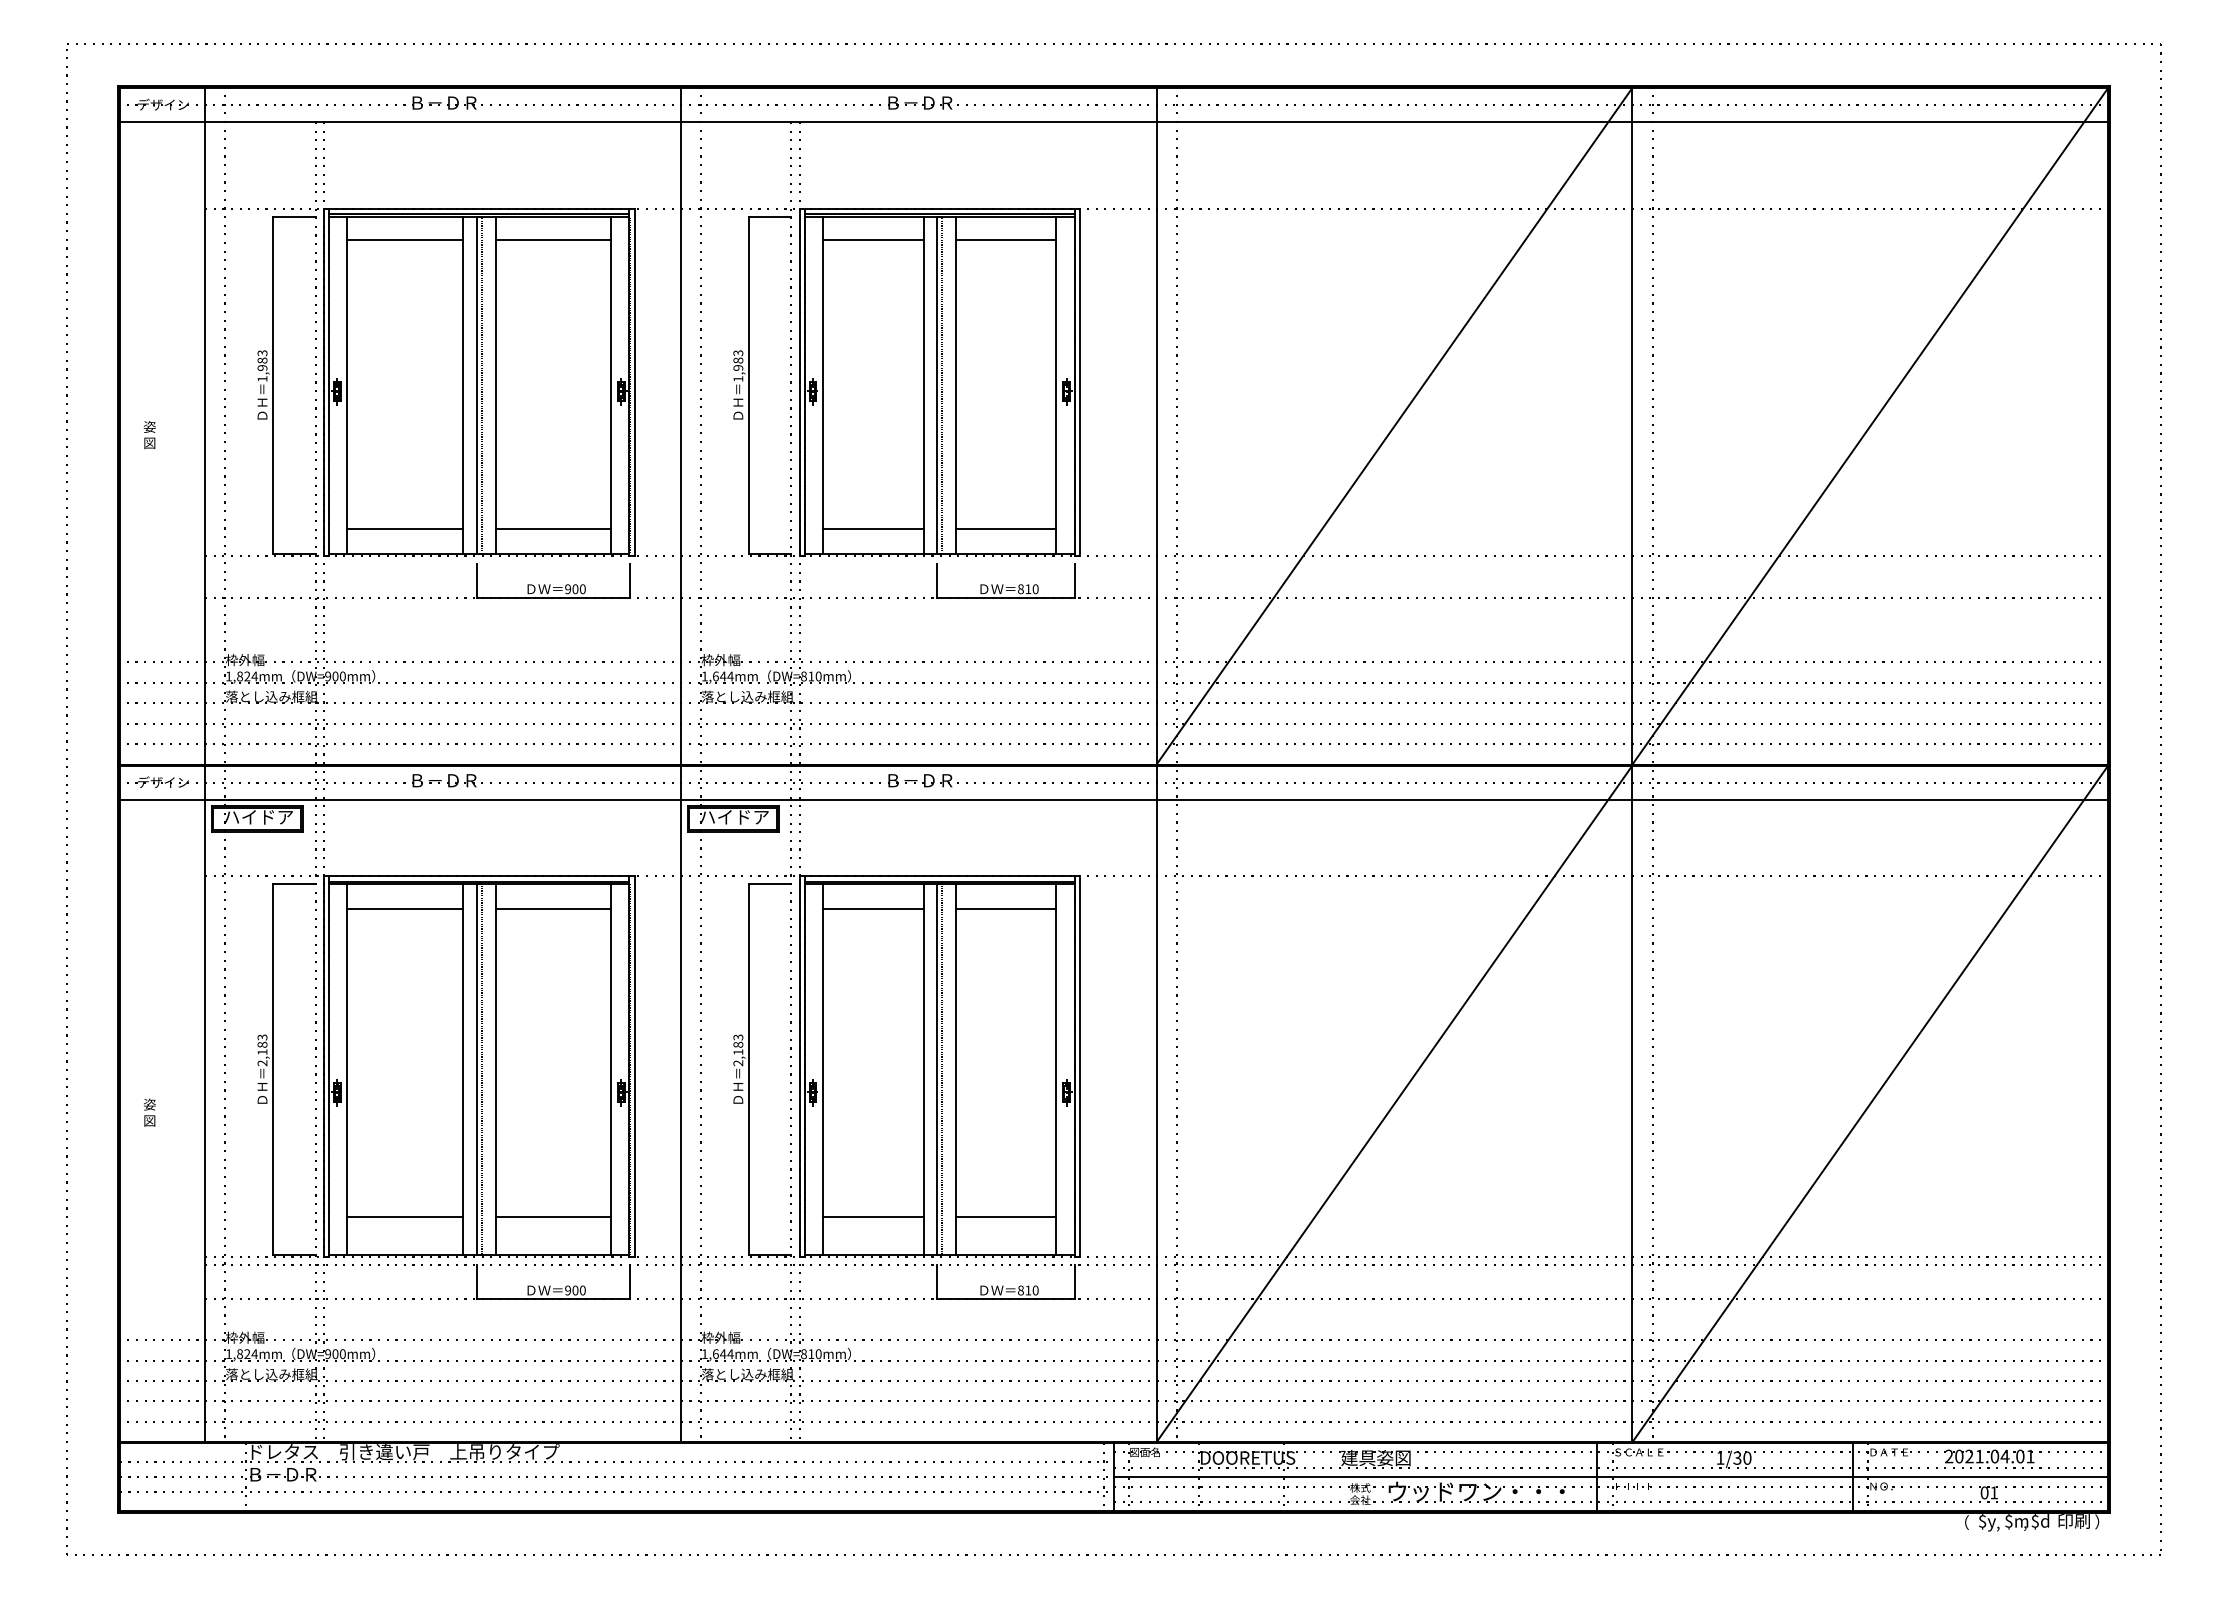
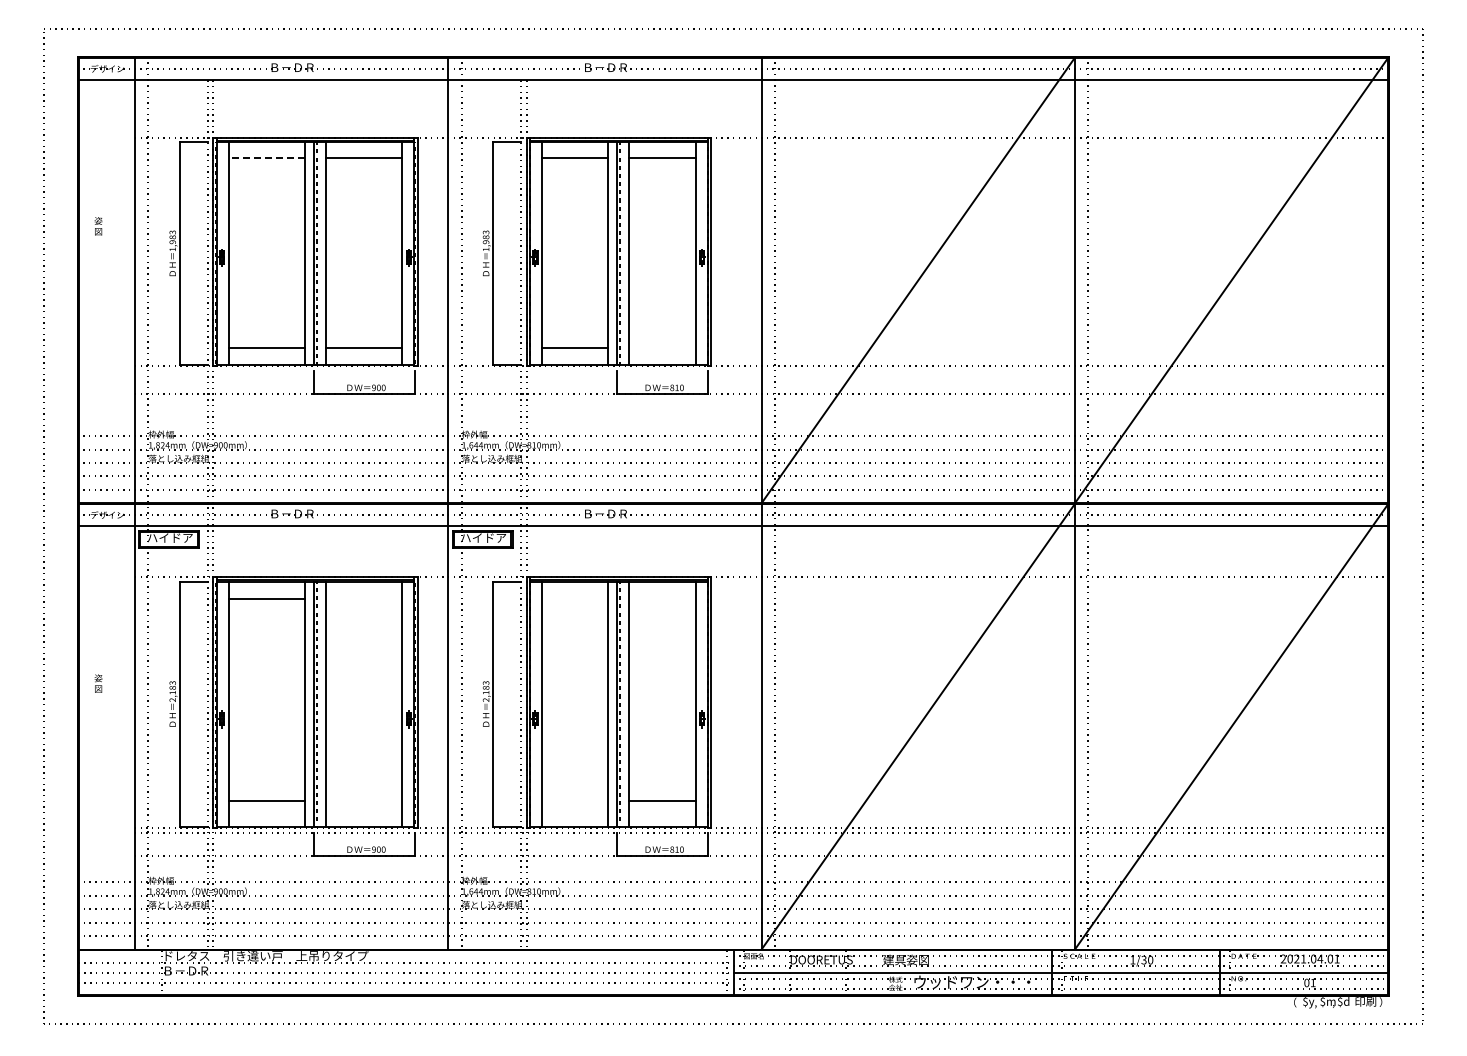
line: (404, 239) -> (266, 157), solid -> dashed
text: (149, 435) -> (98, 226), moved
line: (1006, 527) -> (662, 347), removed
line: (553, 909) -> (364, 598), removed
line: (874, 909) -> (575, 598), removed
line: (1006, 909) -> (662, 598), removed
text: (149, 1112) -> (98, 683), moved
line: (553, 1217) -> (364, 801), removed
line: (874, 1217) -> (575, 801), removed

